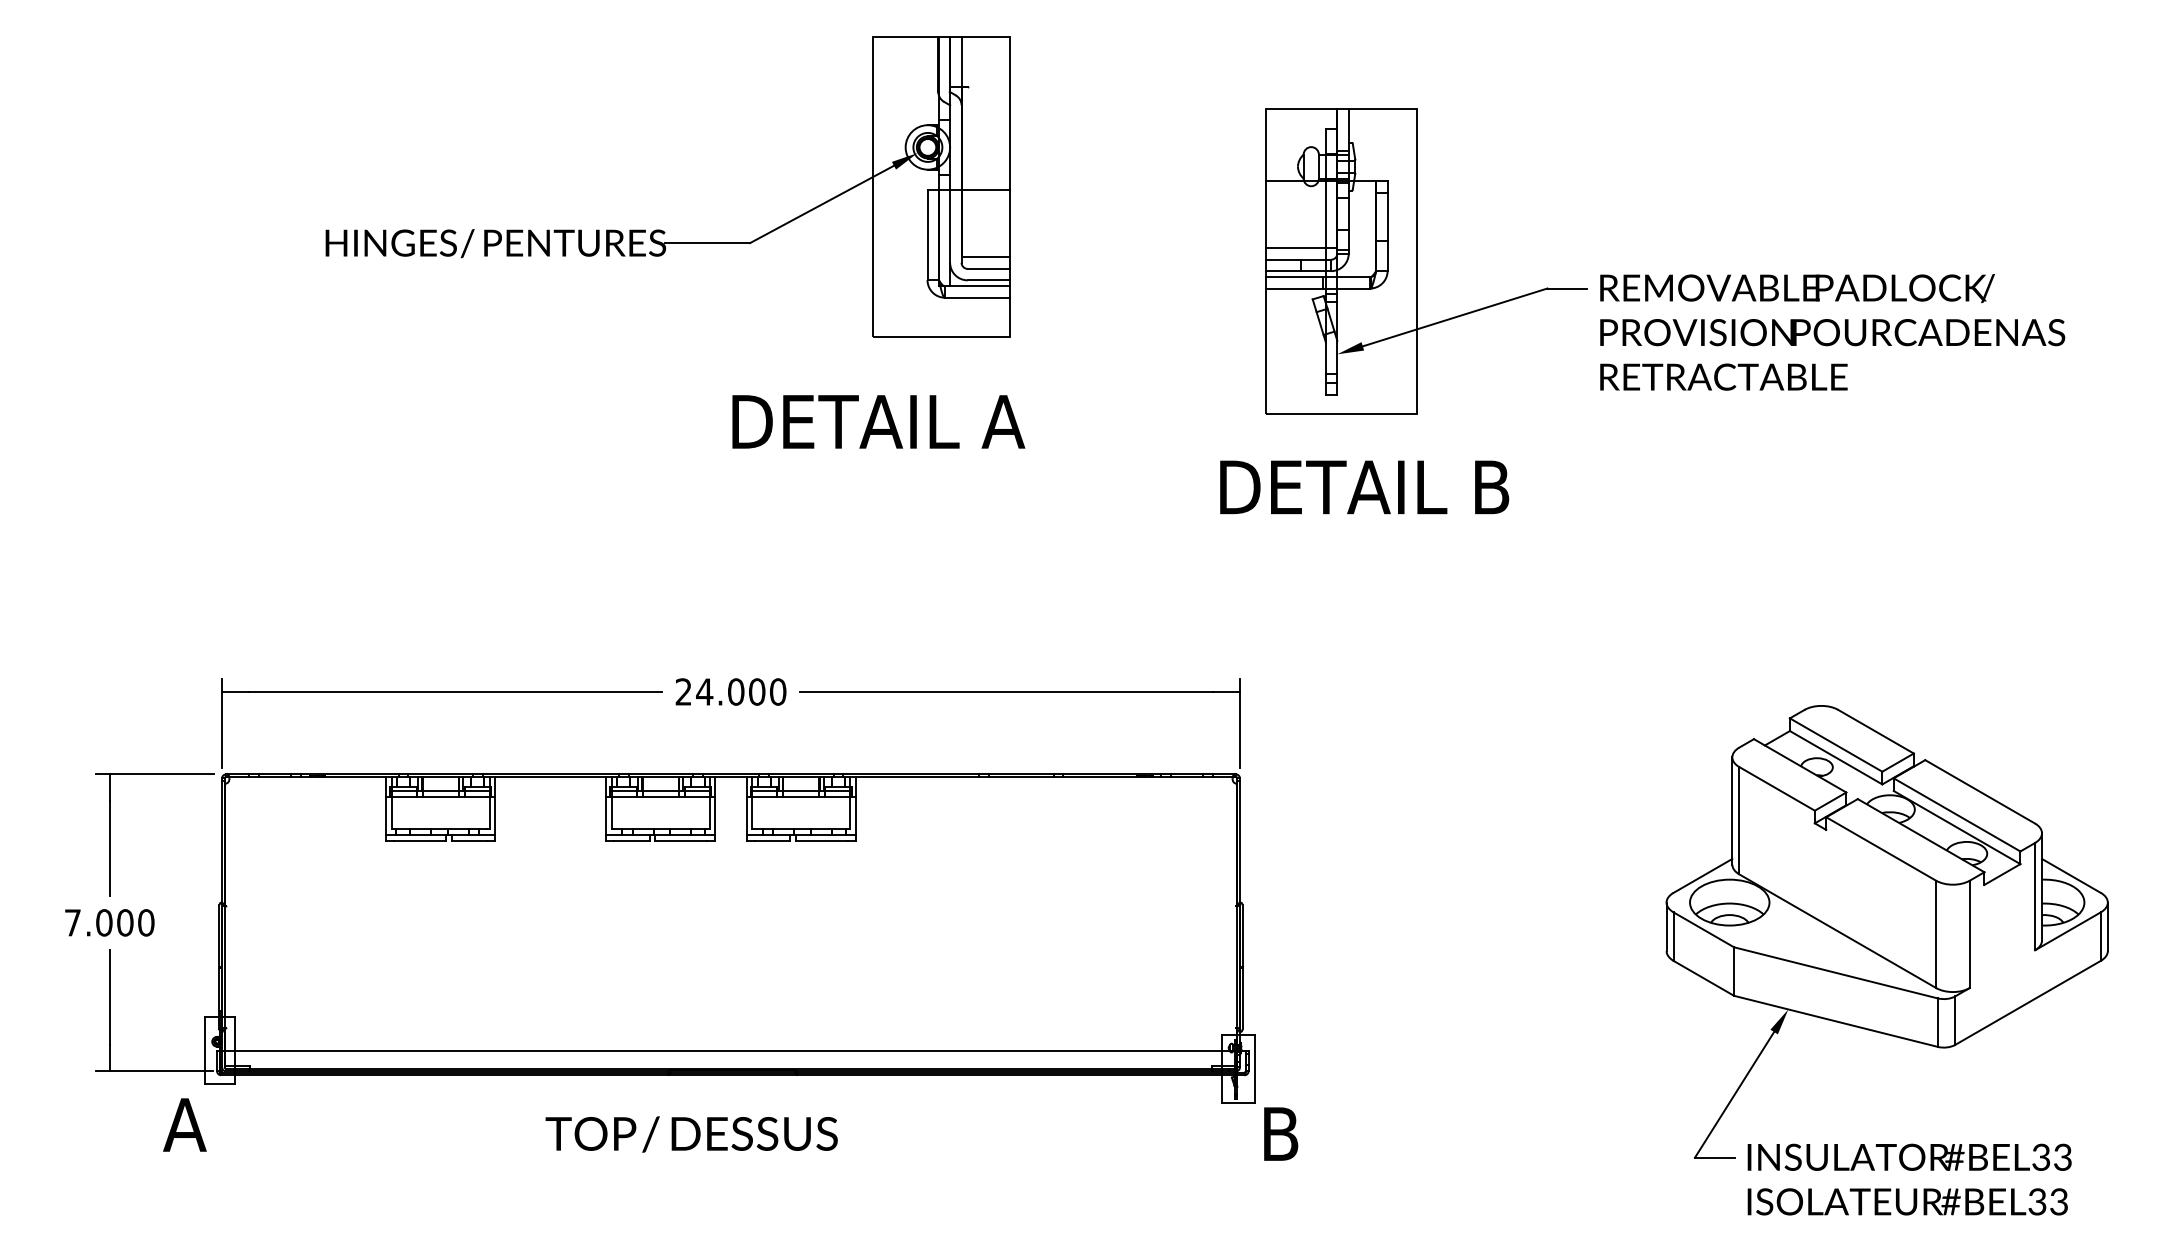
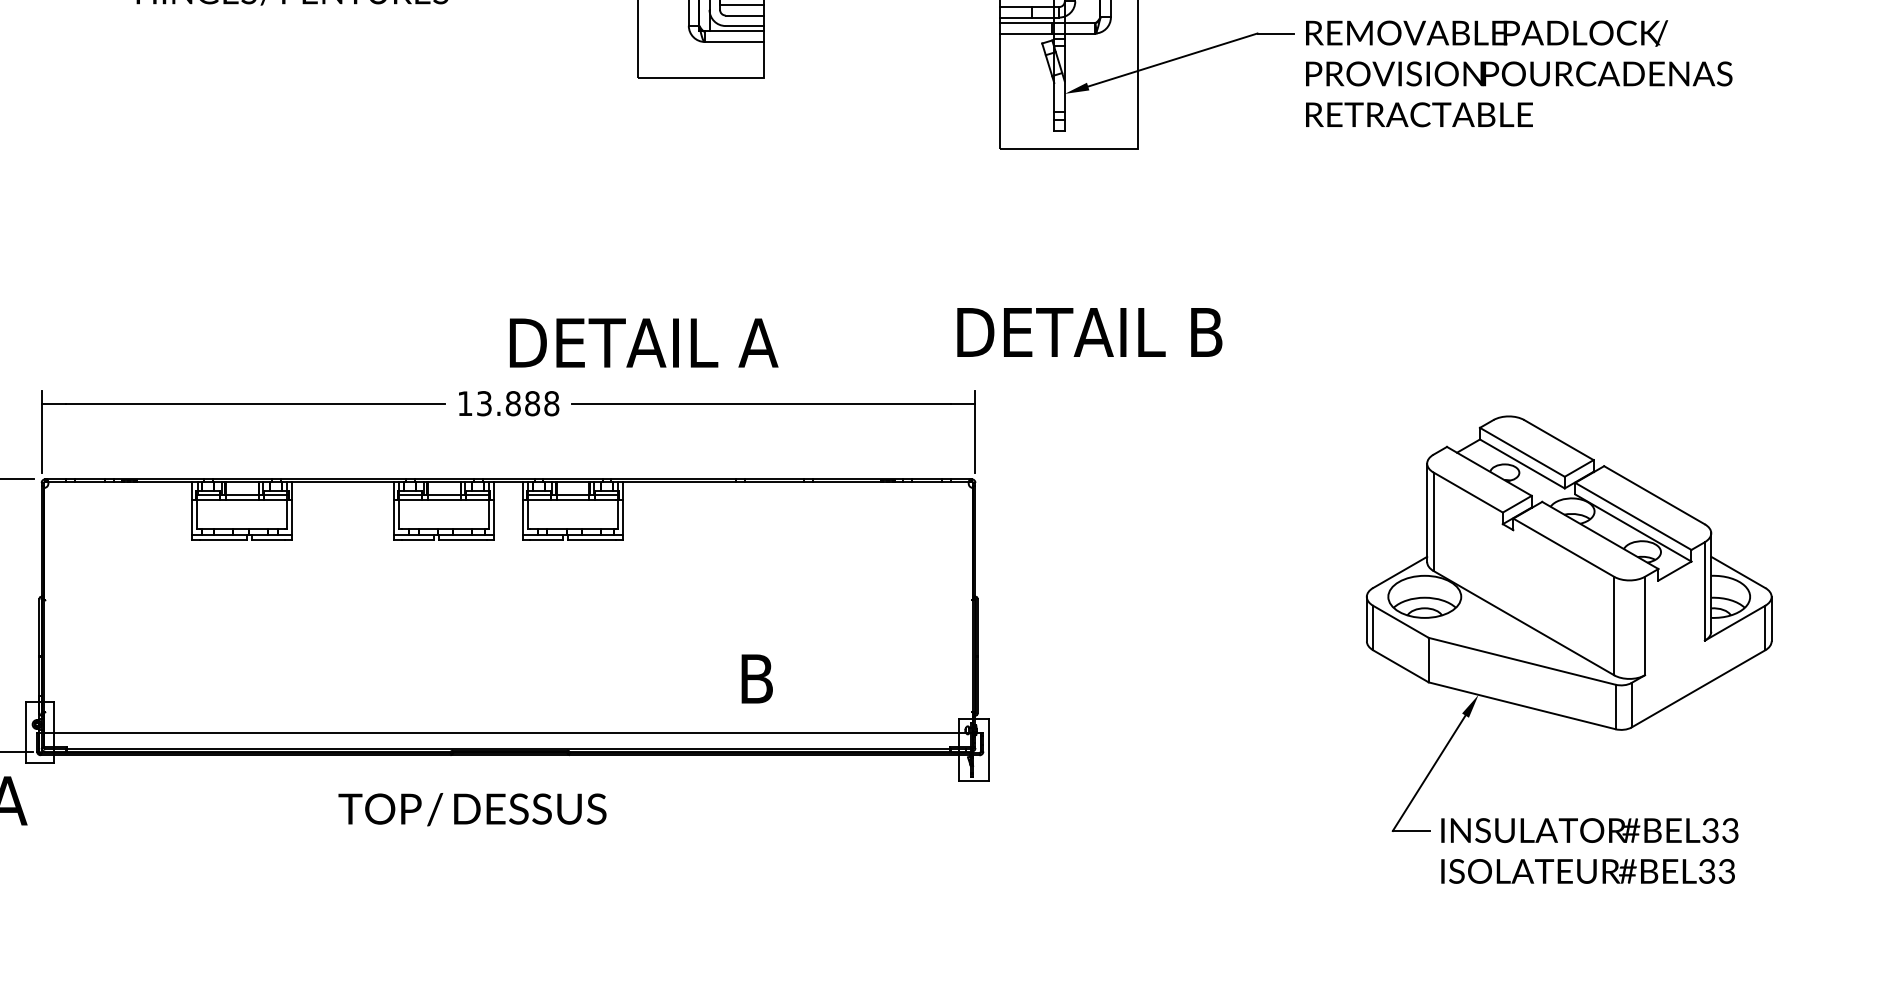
text: (878, 421) -> (643, 342), moved
text: (1364, 487) -> (1089, 332), moved
text: (730, 691) -> (508, 403), 24.000 -> 13.888
text: (1281, 1133) -> (757, 678), moved

